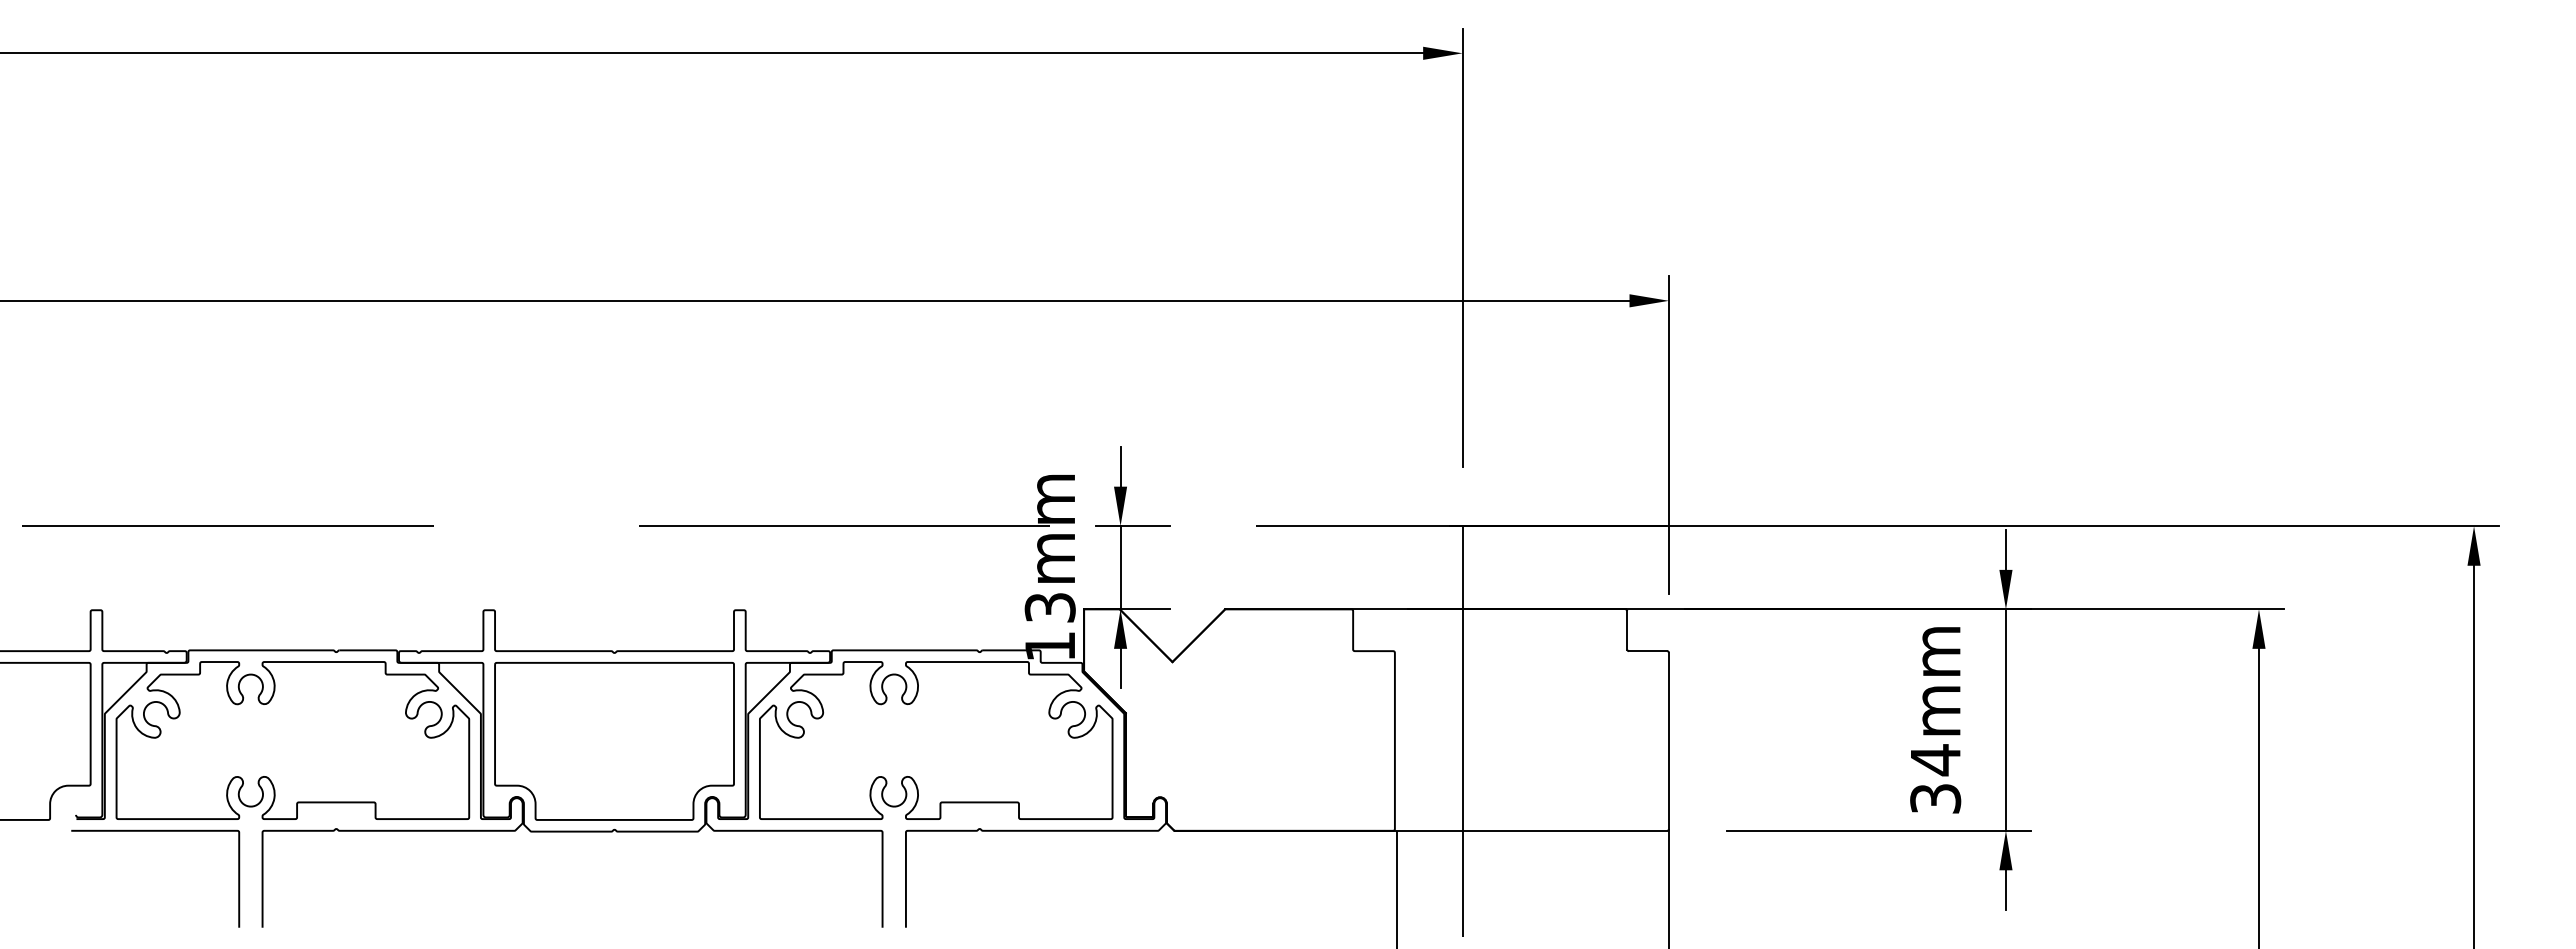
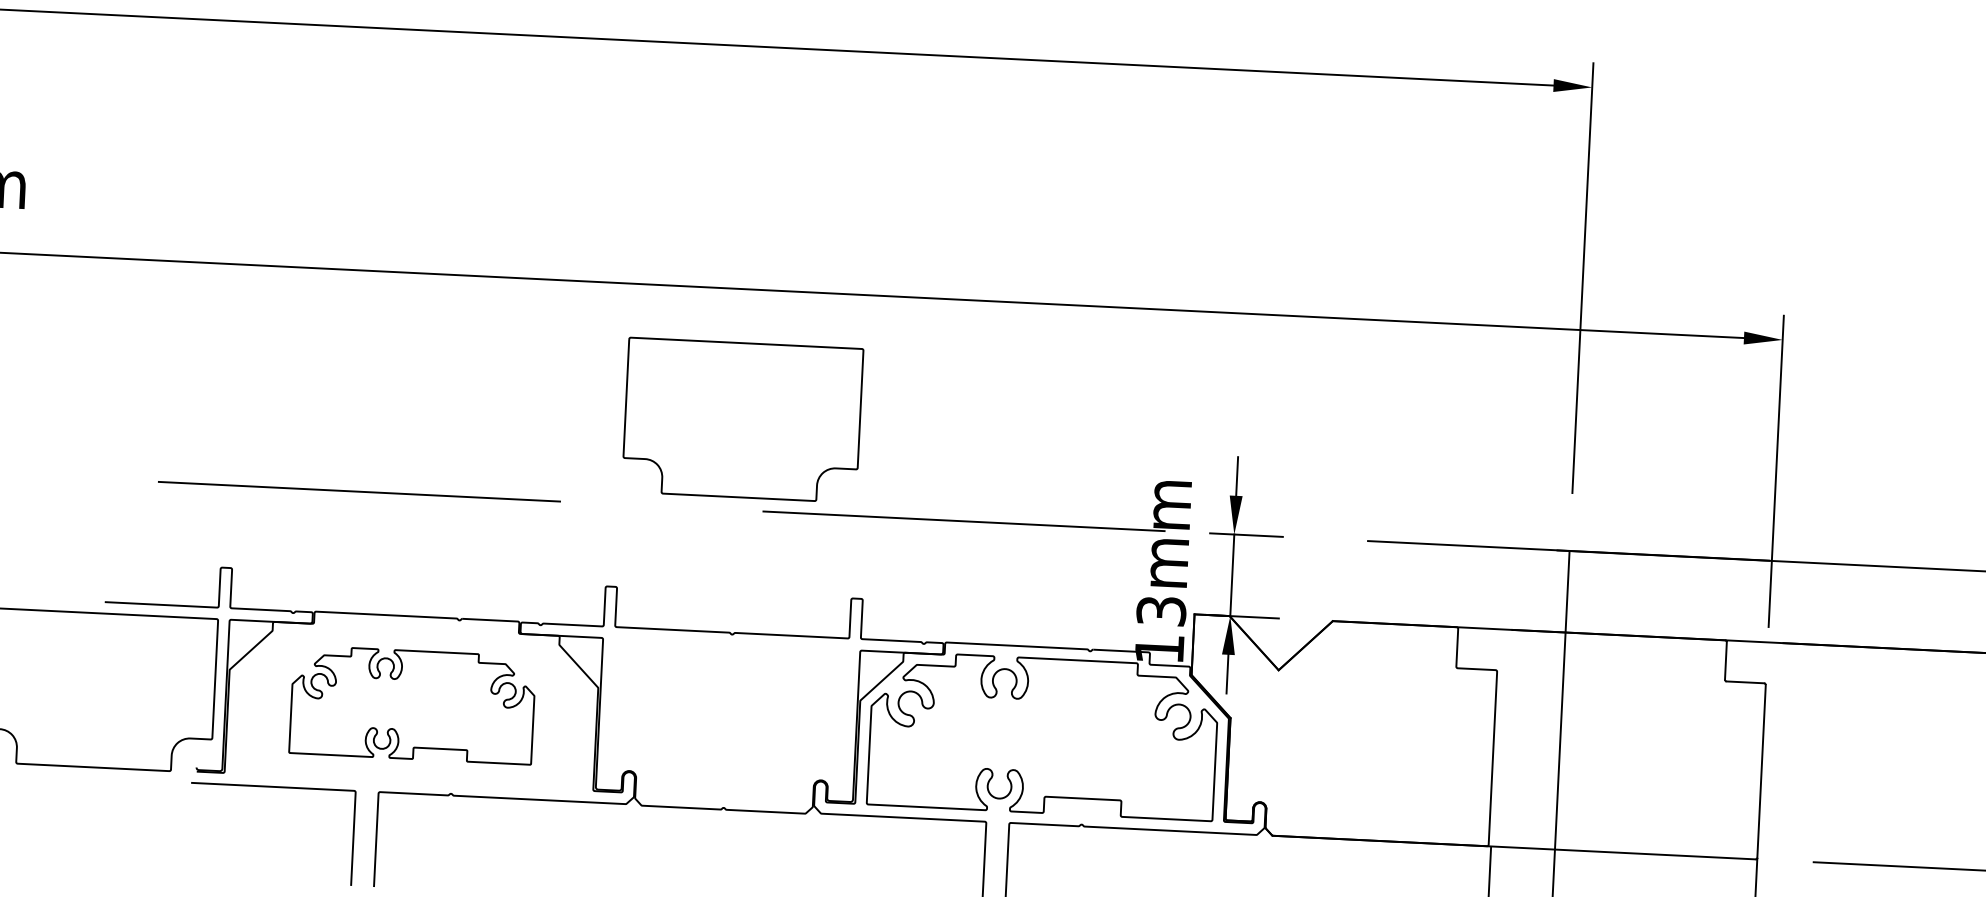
part: (292, 740) -> (412, 704), size x0.7
part: (614, 741) -> (742, 420), moved

